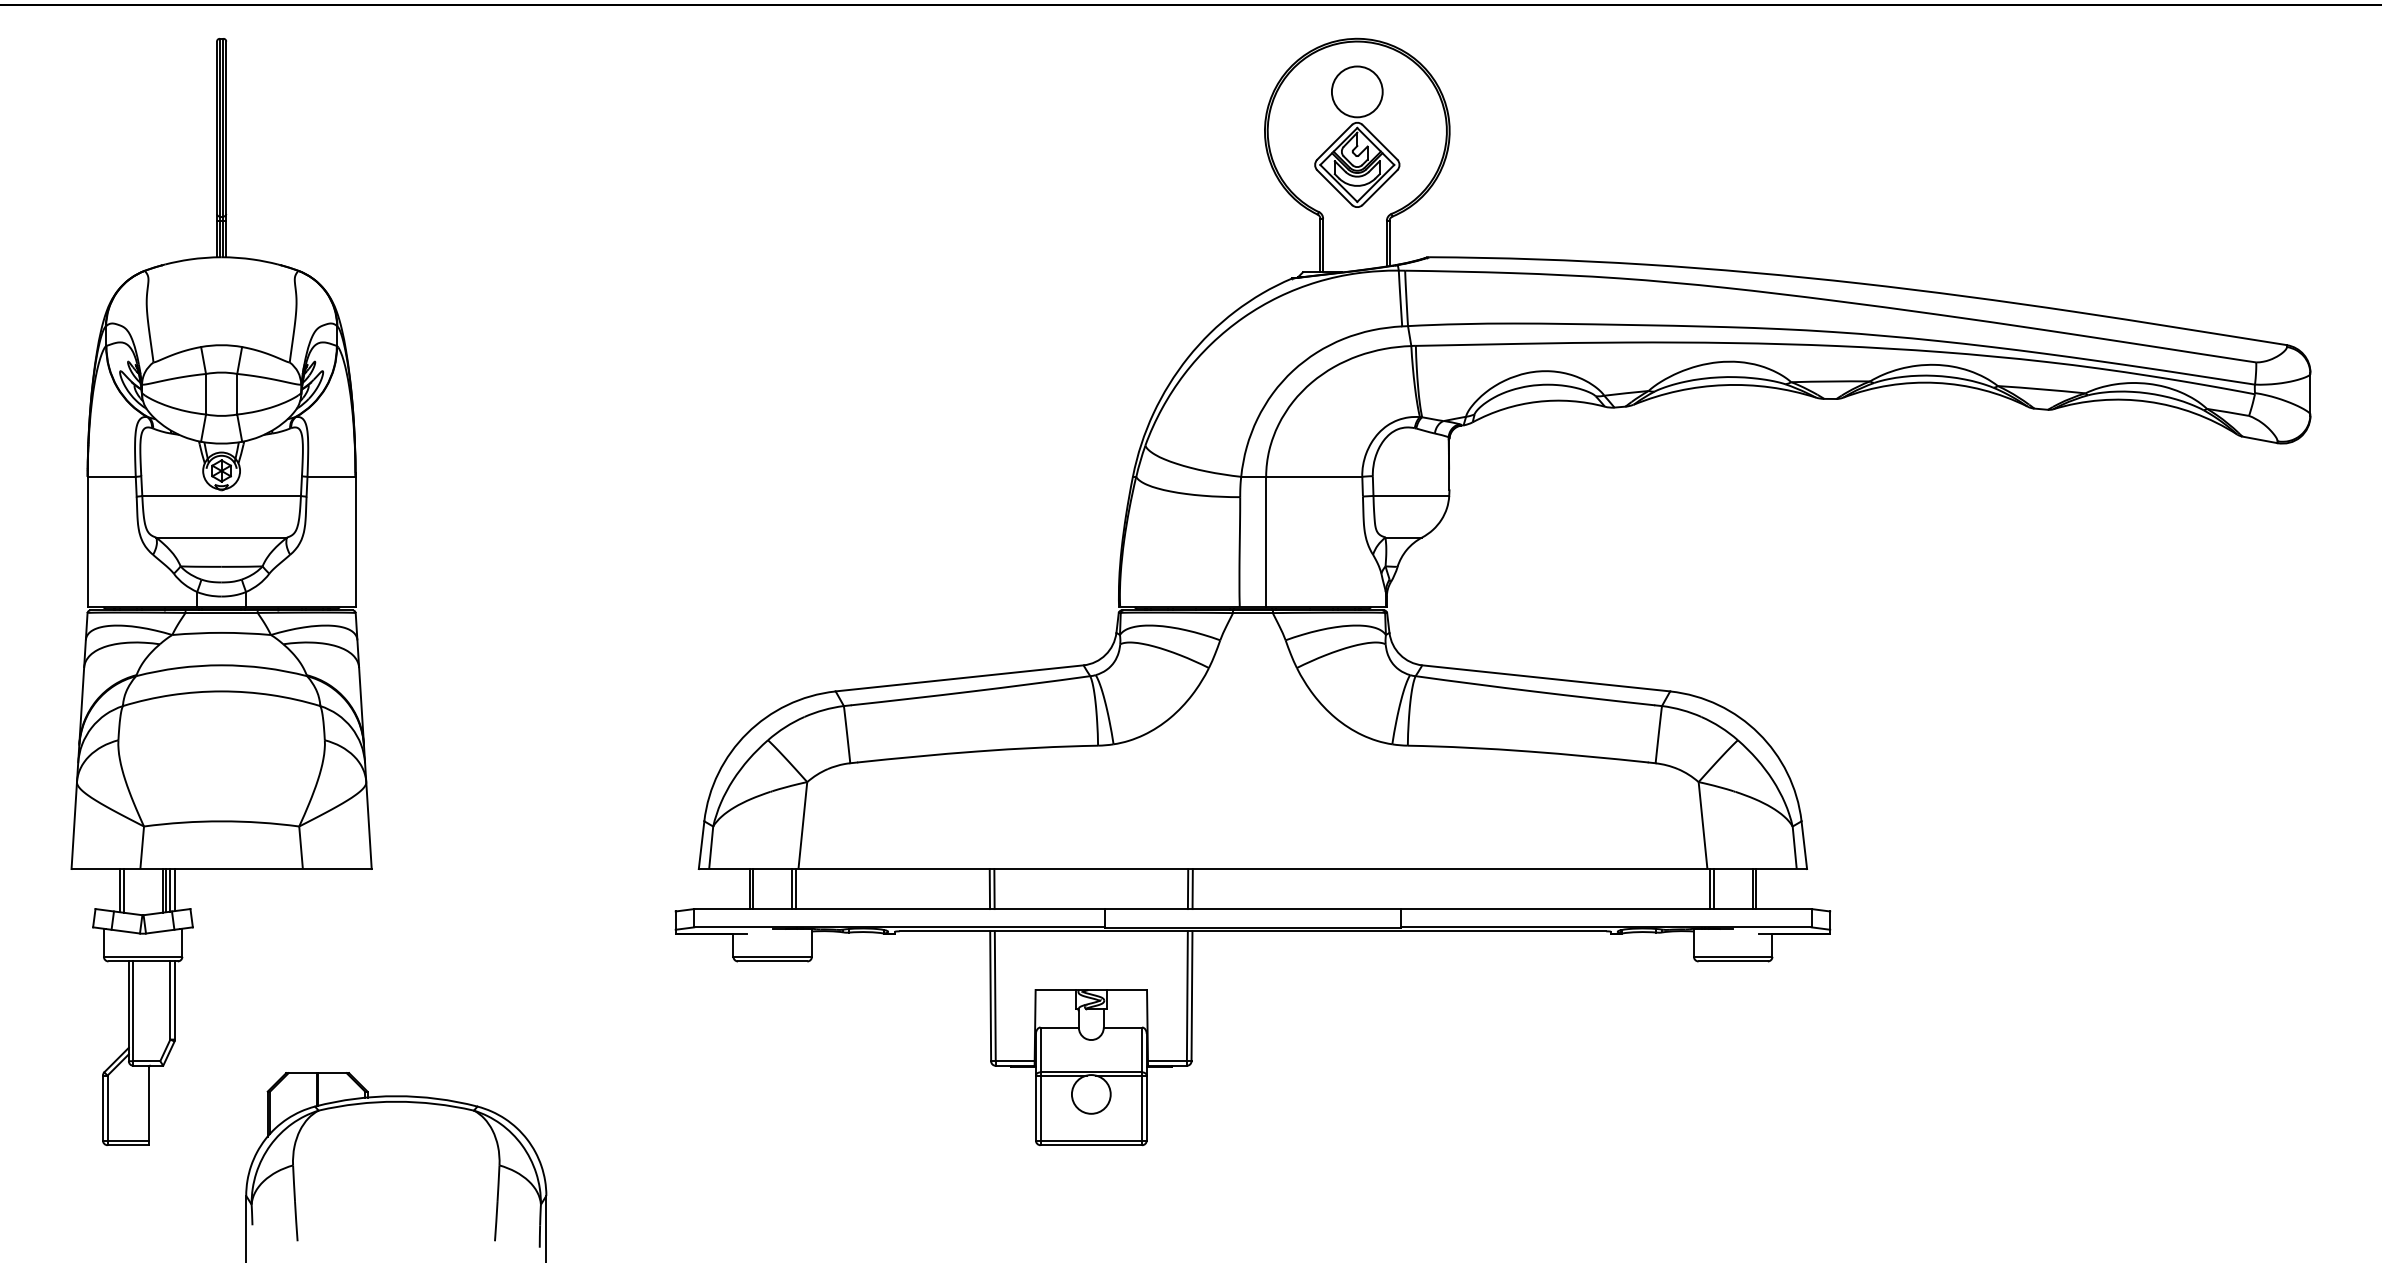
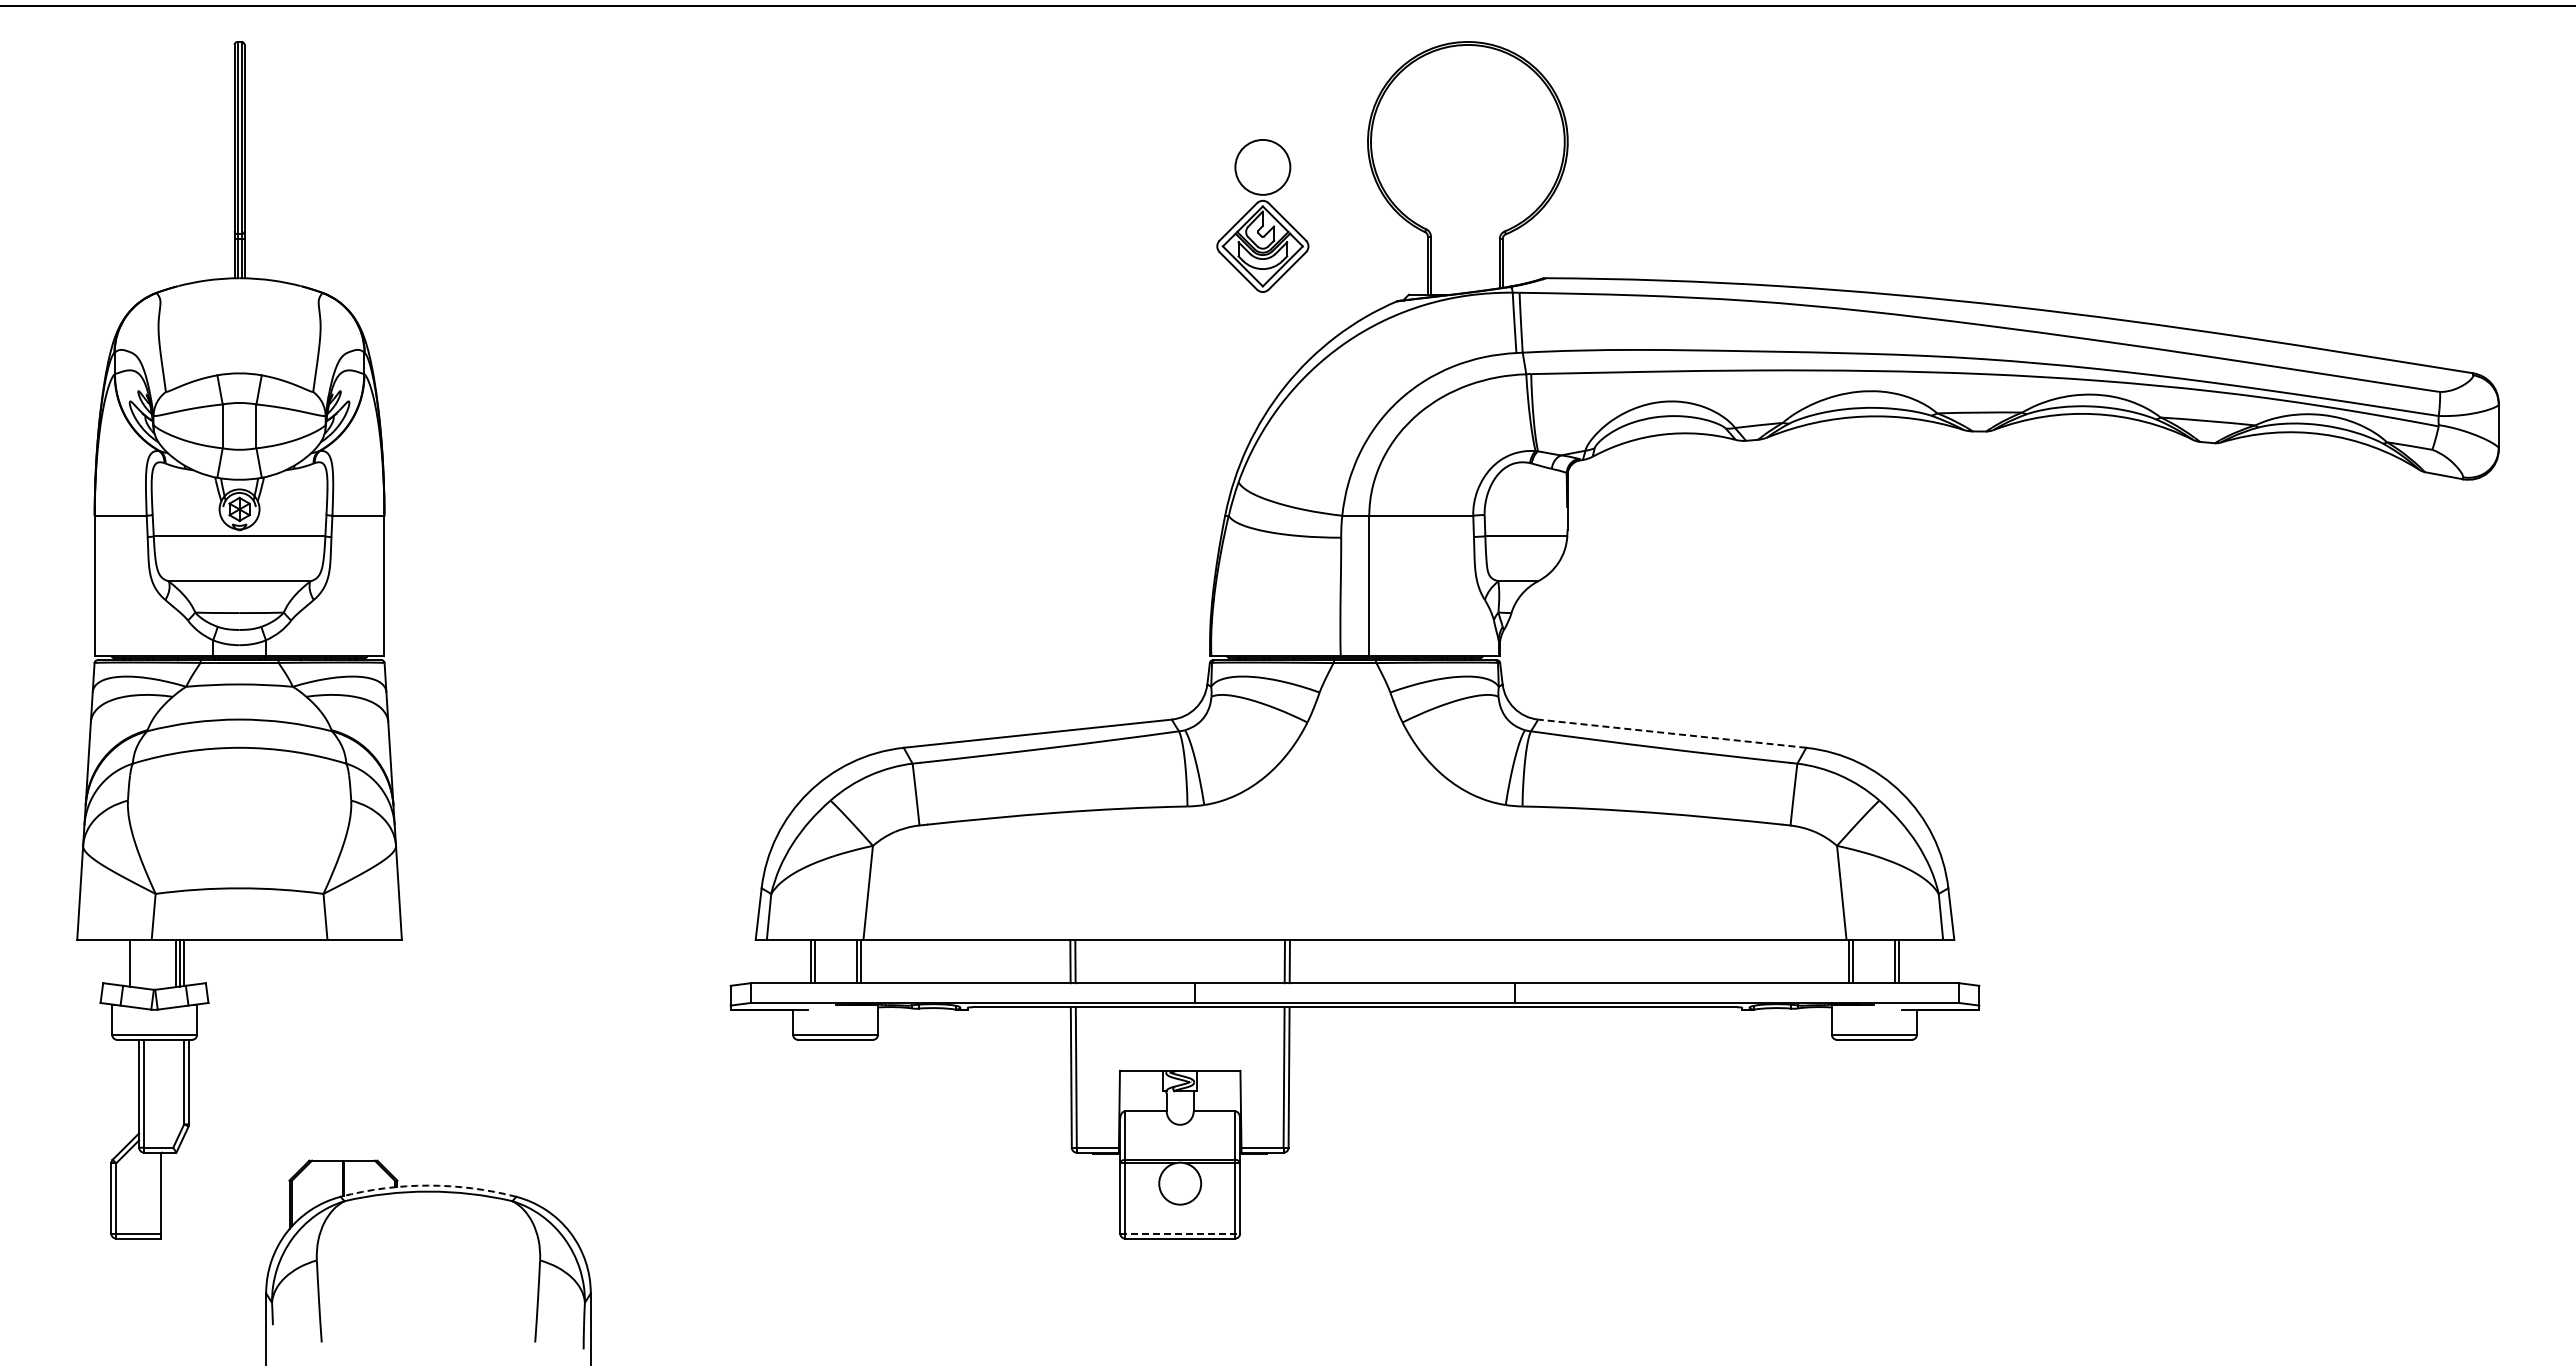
part: (1356, 136) -> (1262, 215), moved
line: (1546, 678) -> (1672, 733), solid -> dashed
line: (175, 889) -> (189, 962), removed
line: (123, 890) -> (133, 963), removed
arc: (396, 1096) -> (428, 1185), solid -> dashed
line: (1091, 1140) -> (1180, 1233), solid -> dashed

